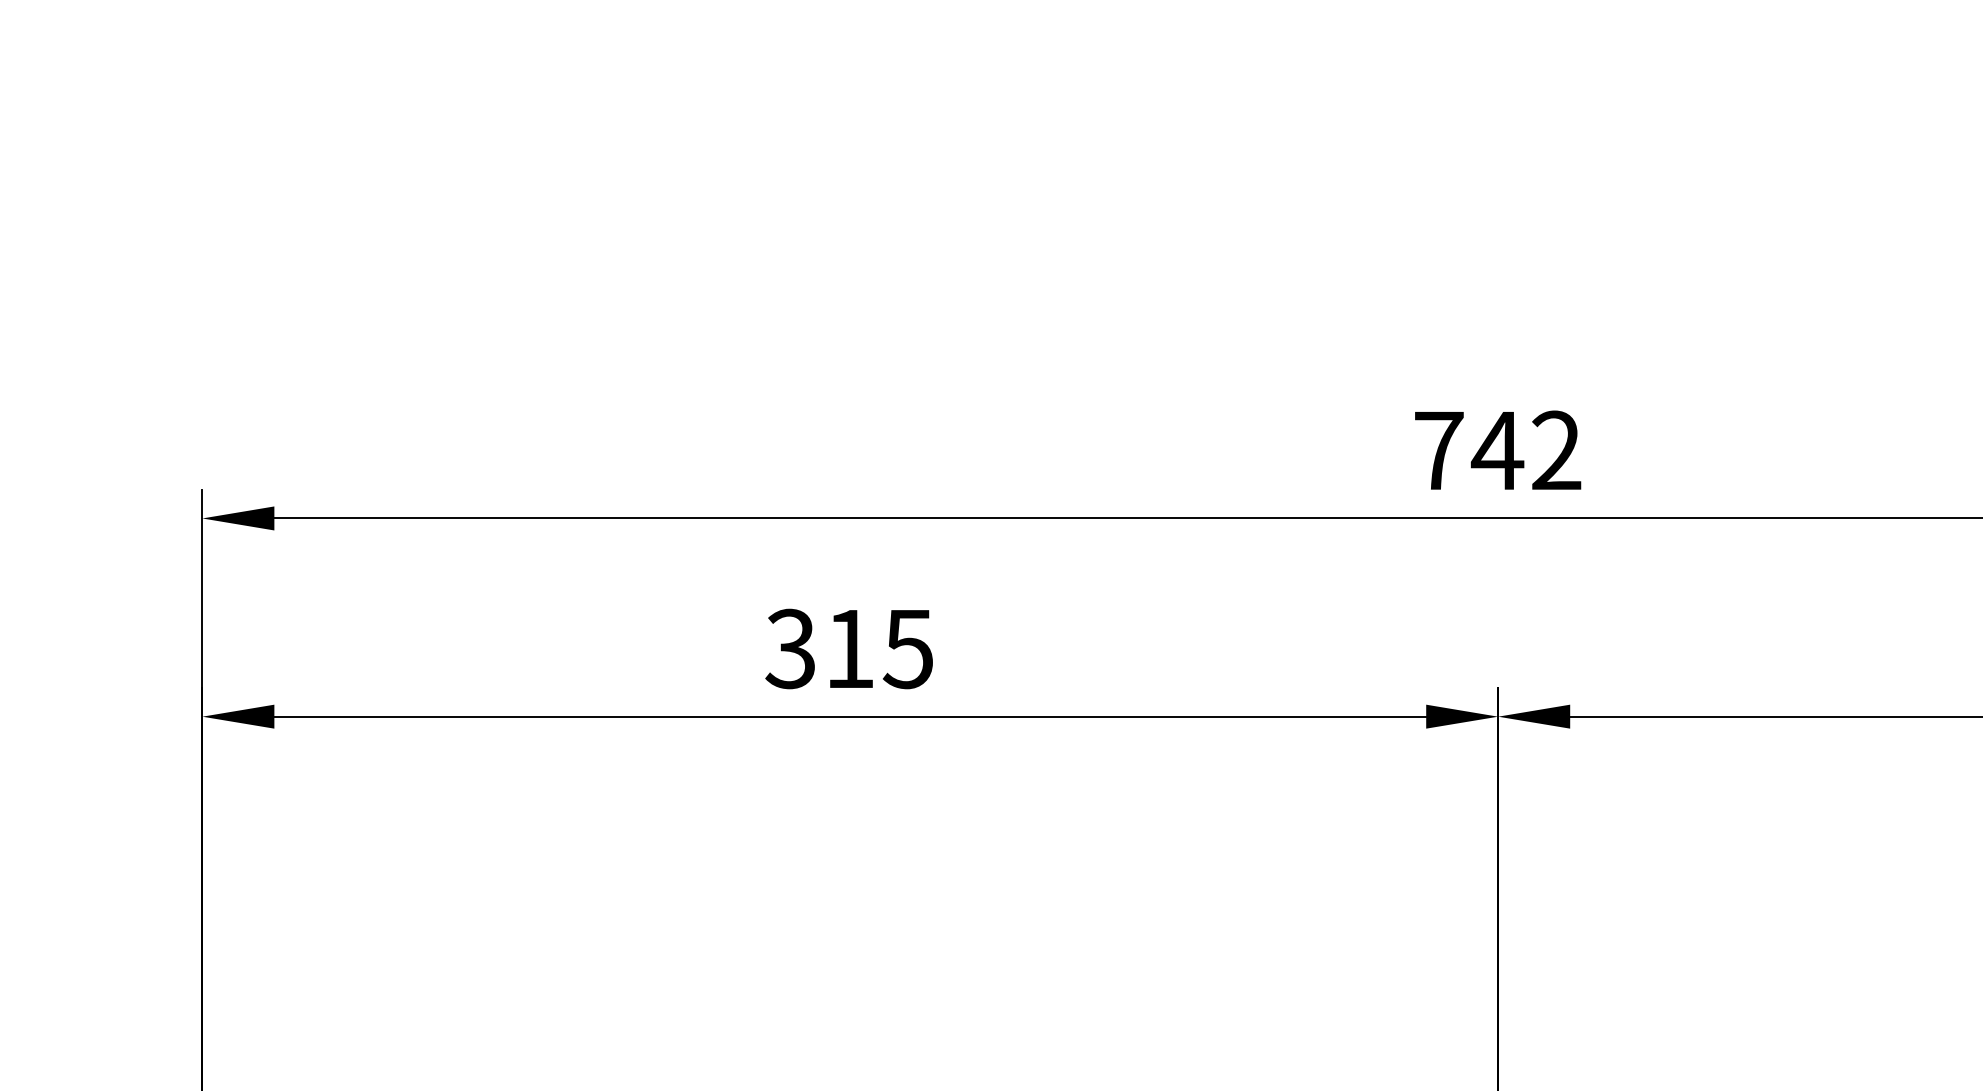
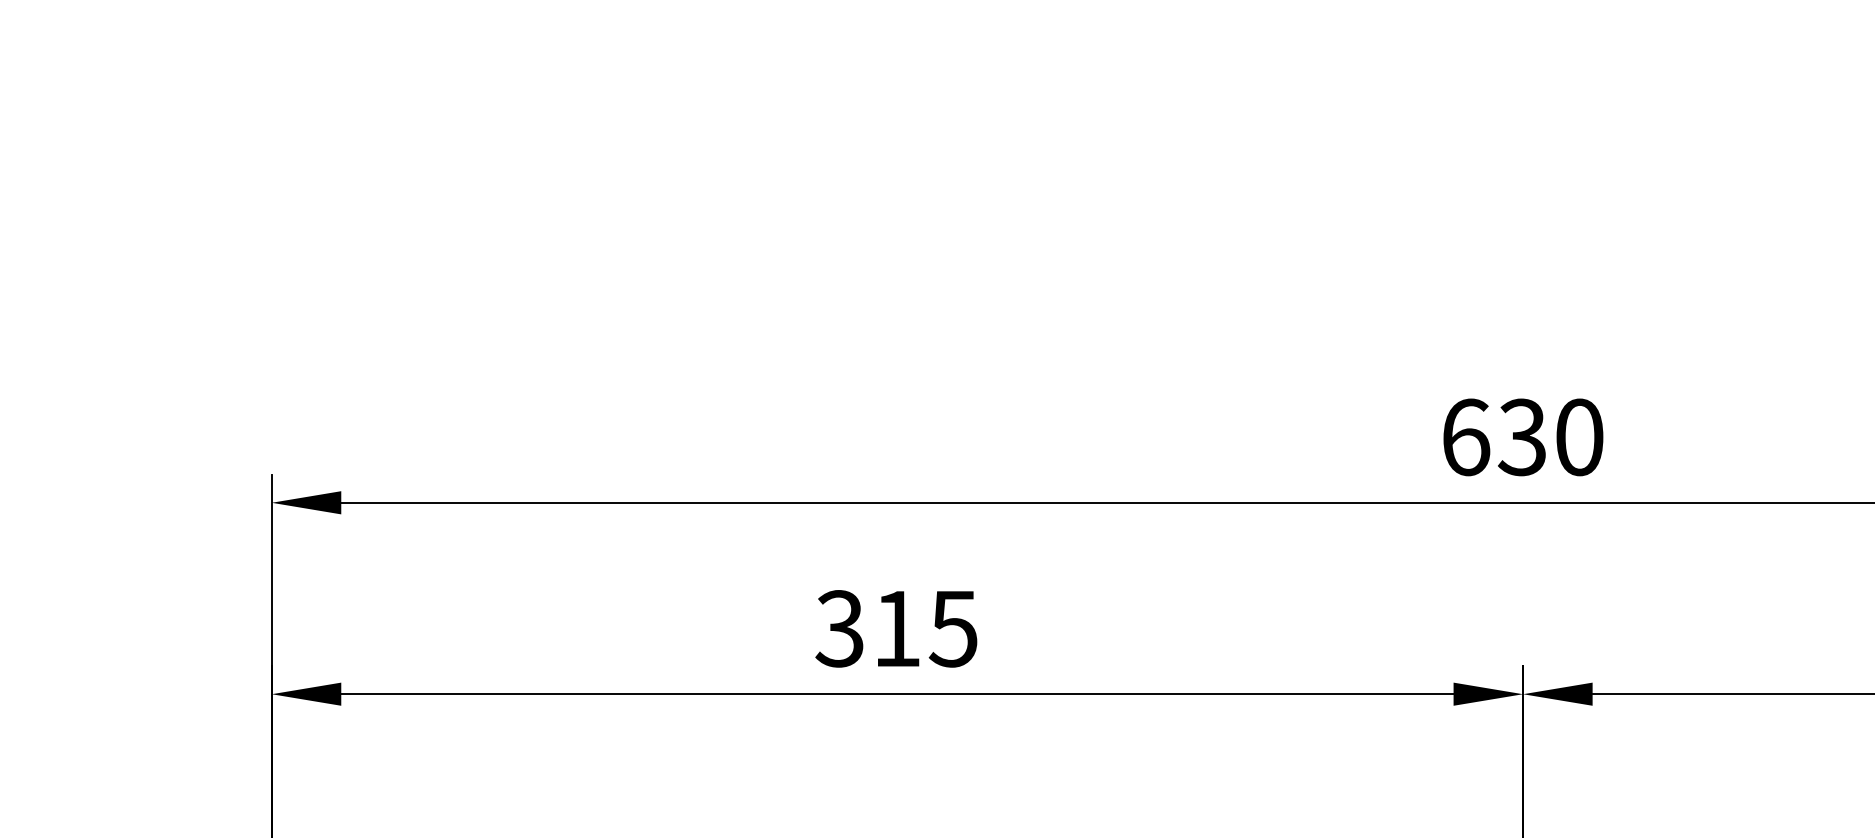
text: (1498, 450) -> (1523, 437), 742 -> 630

